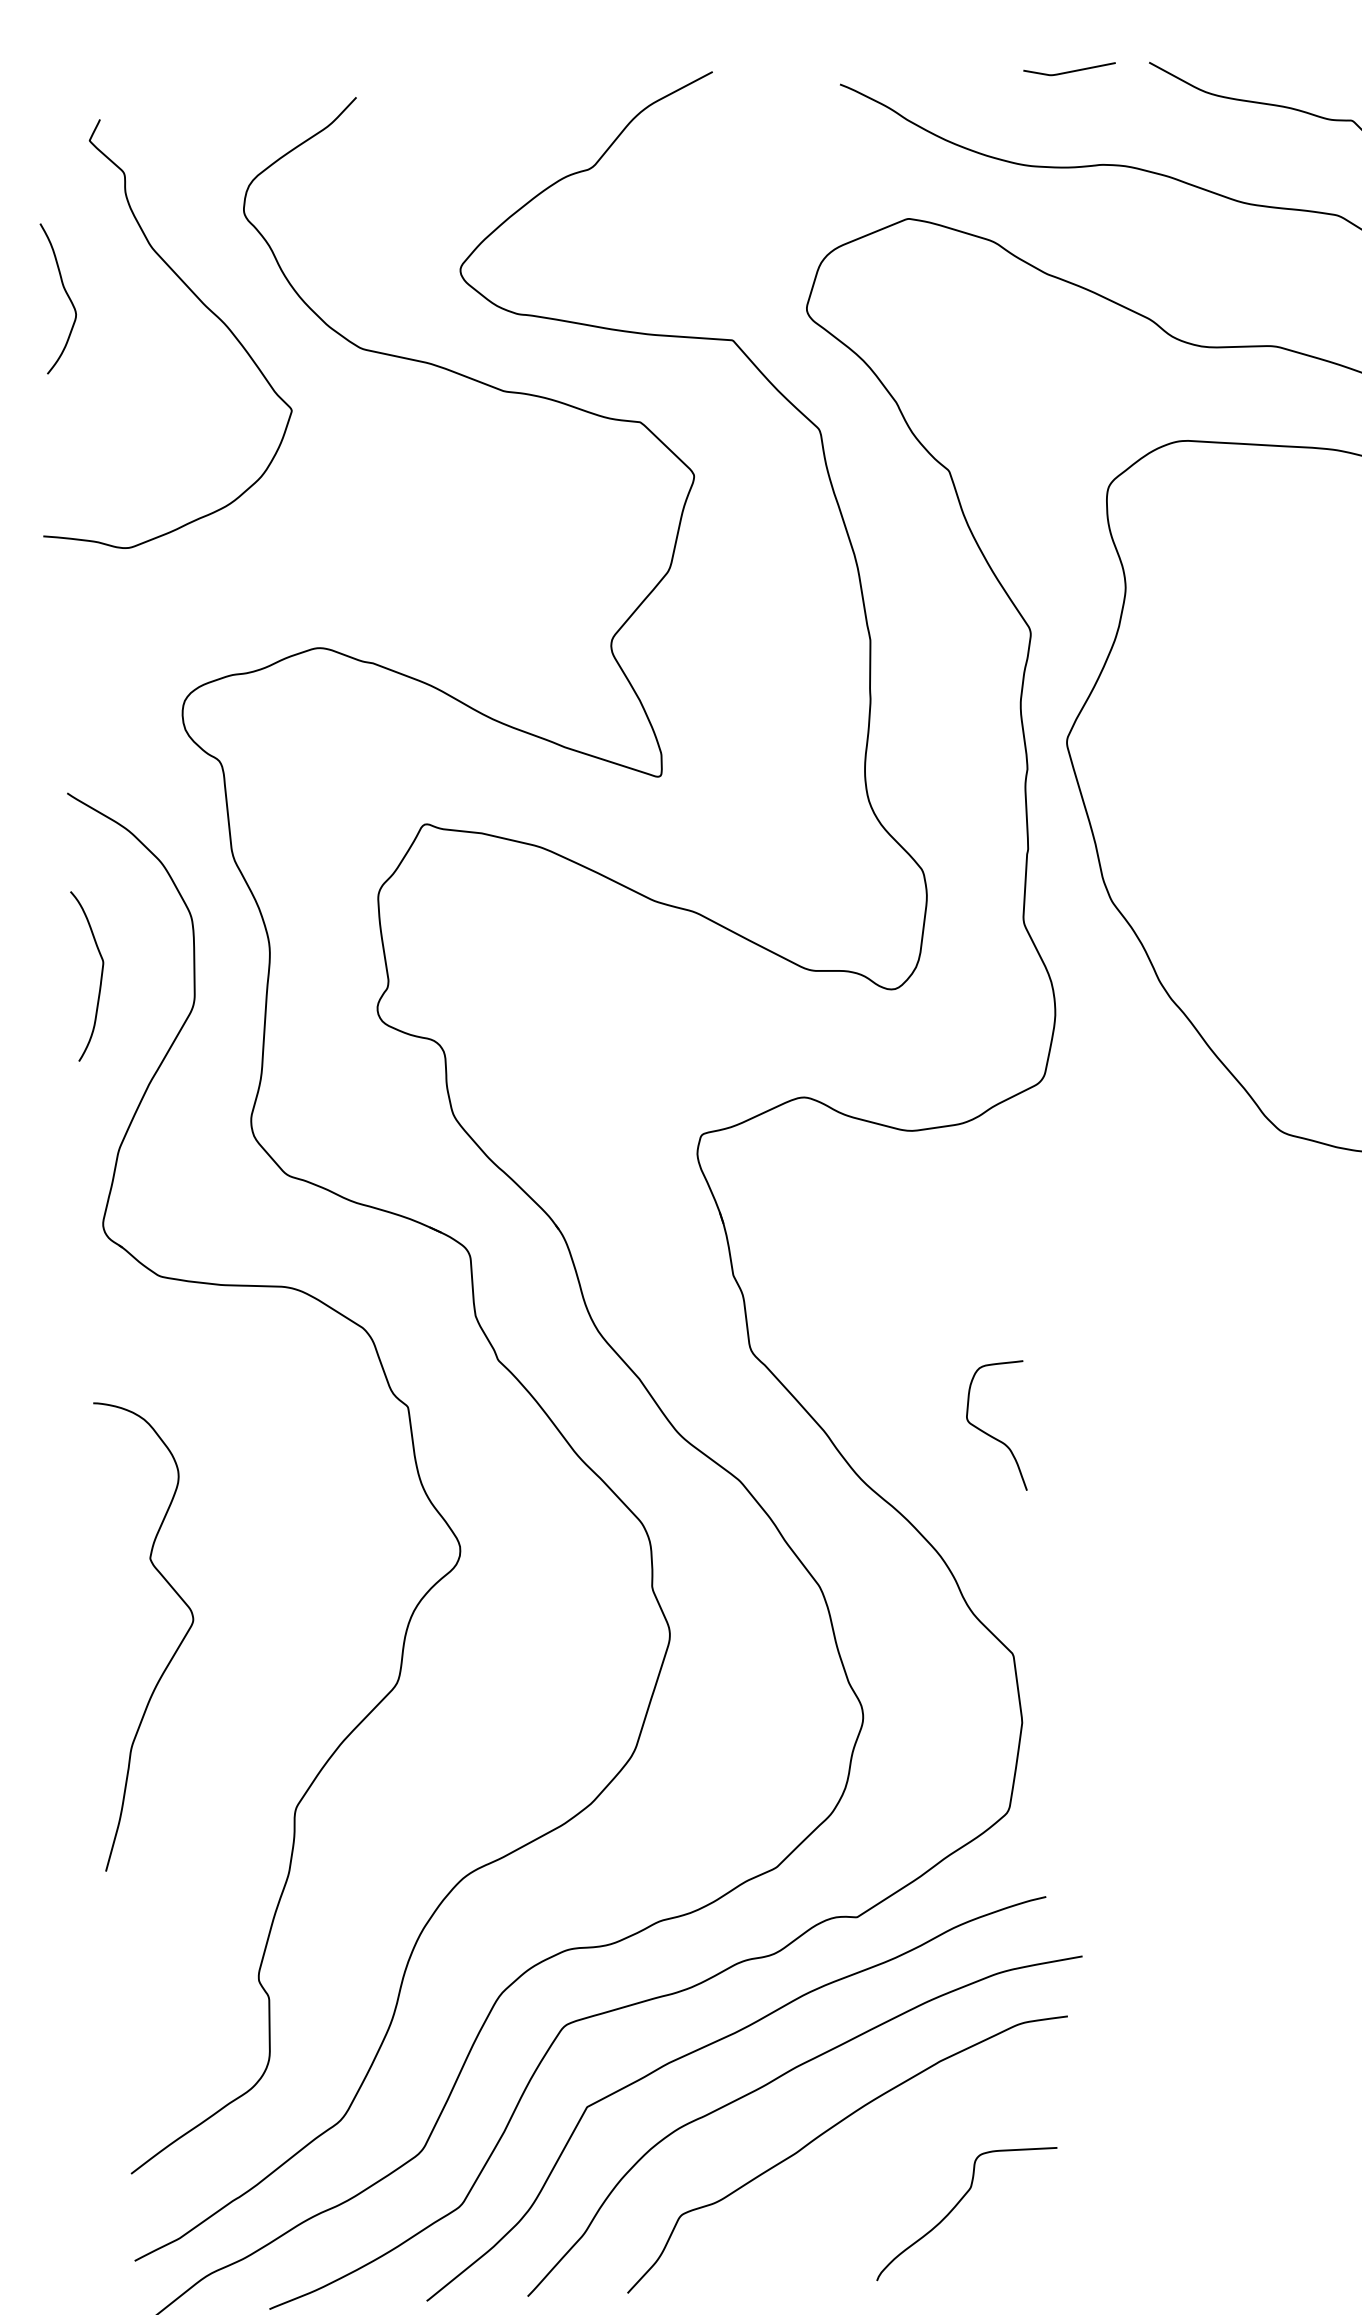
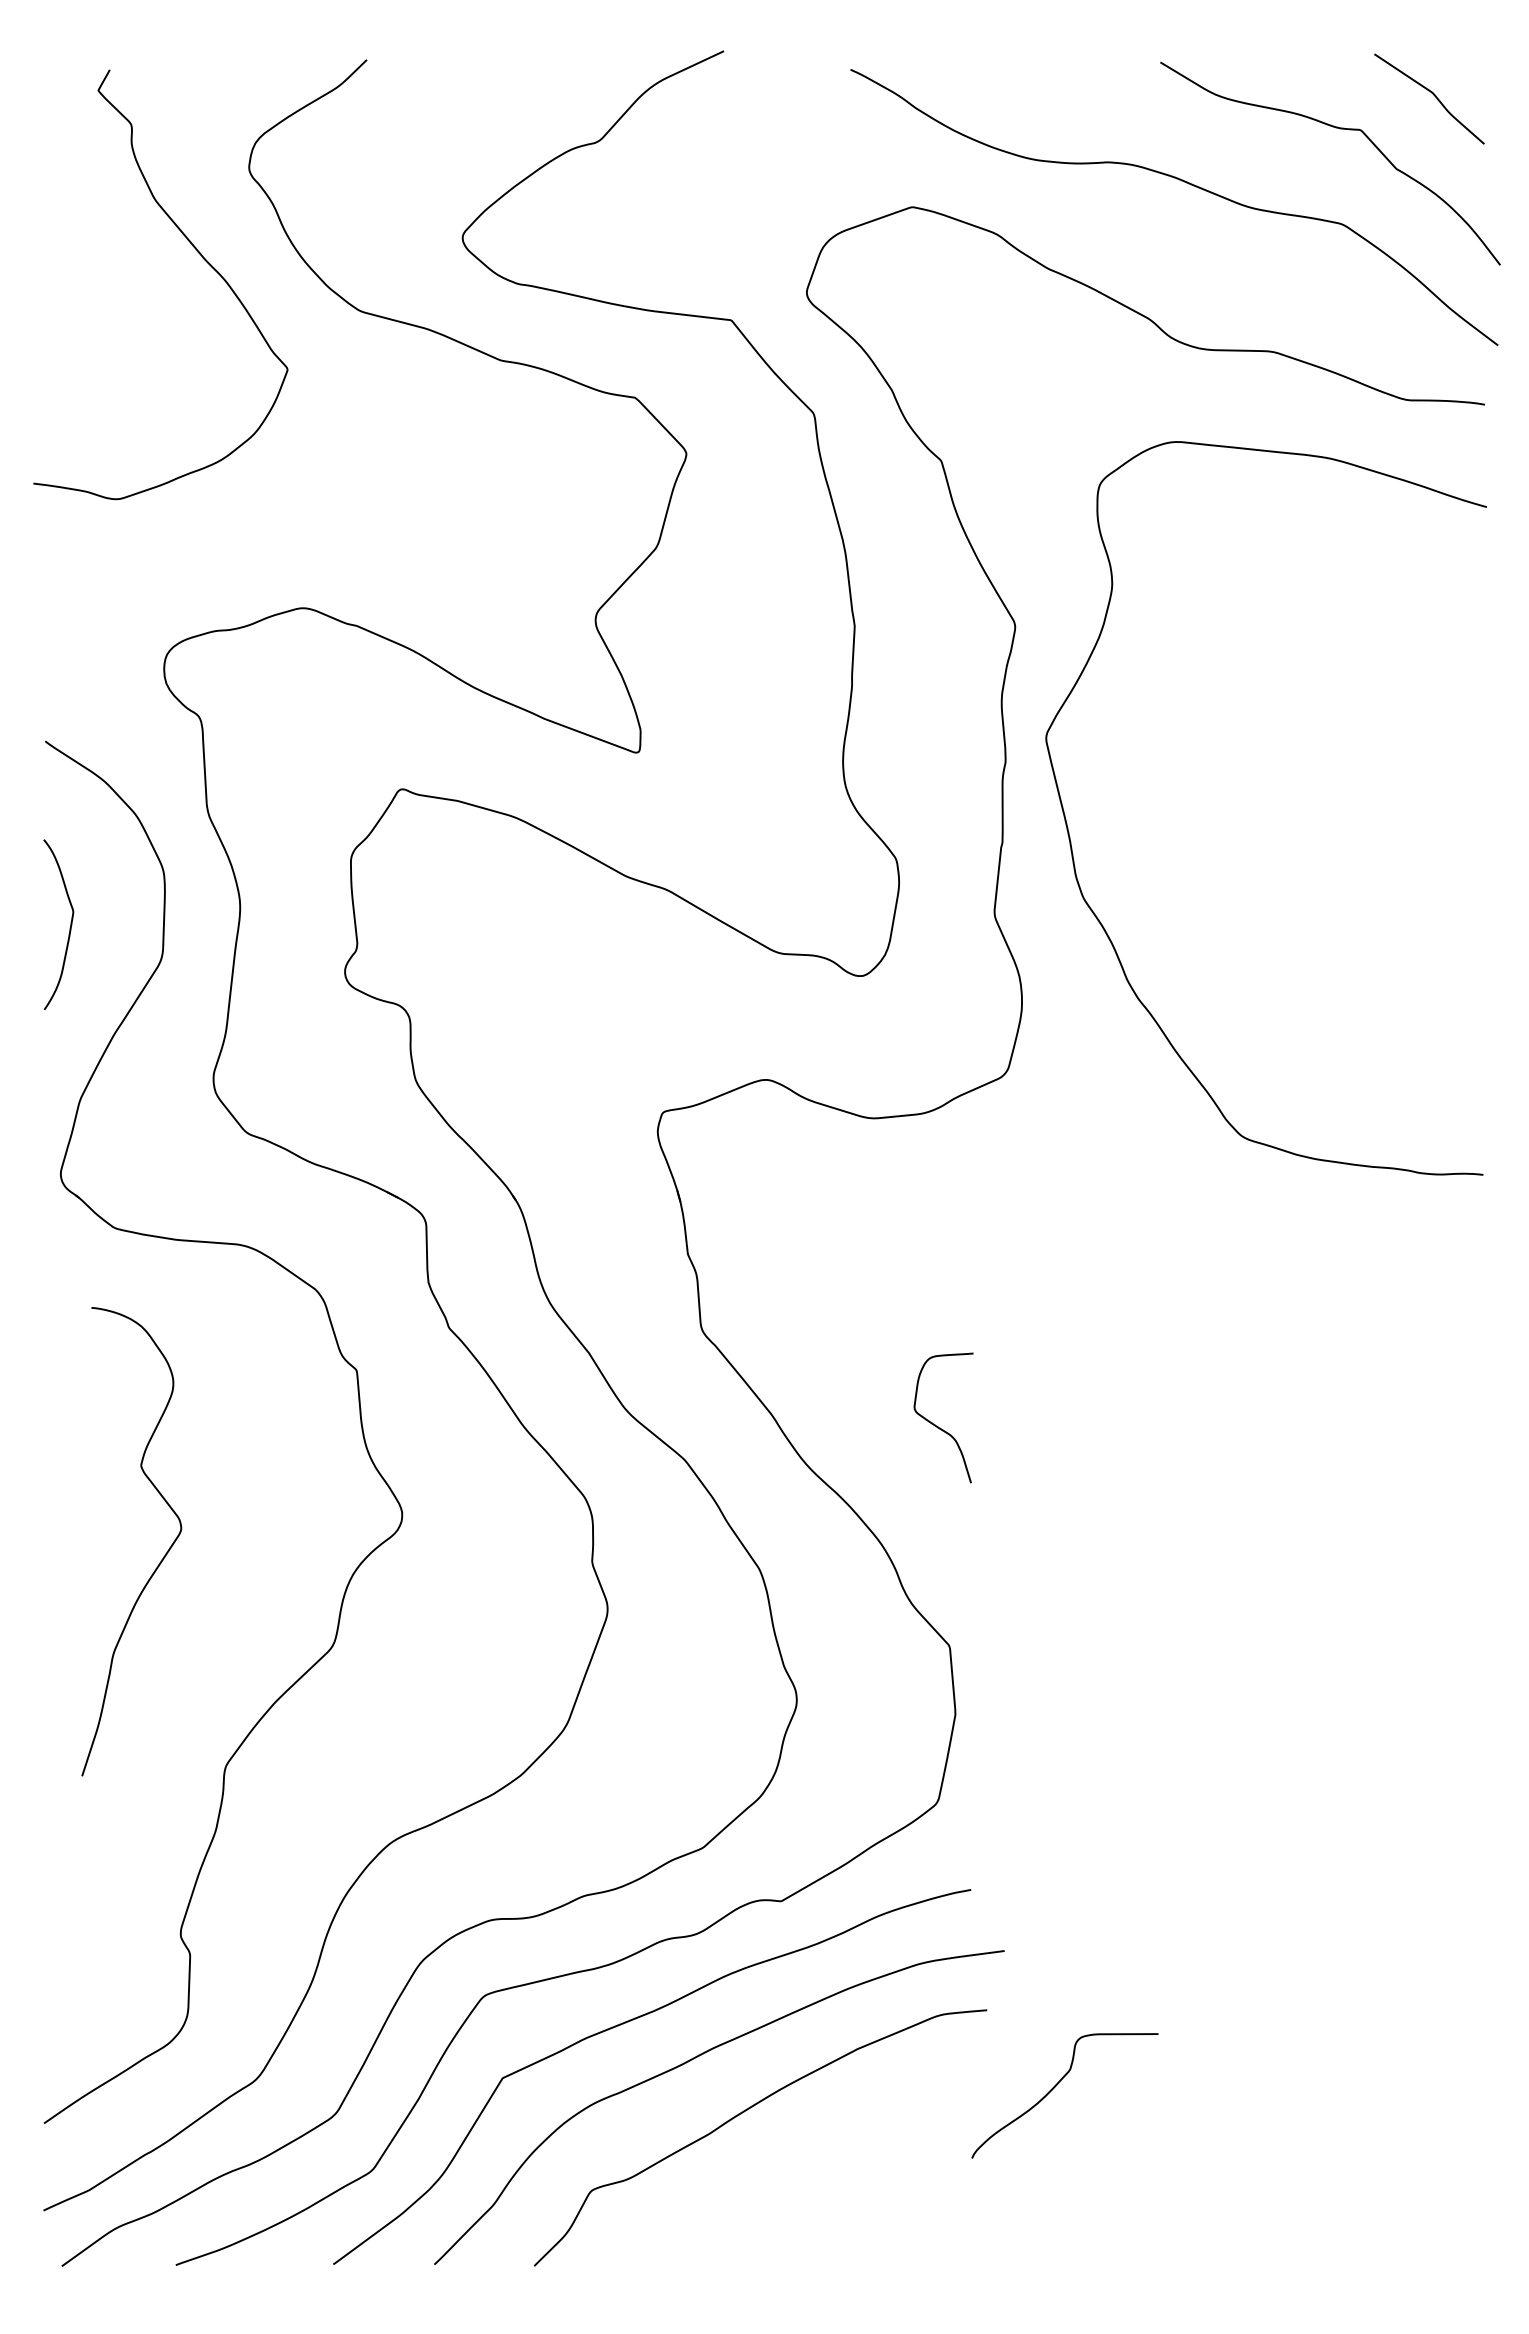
curve: (1069, 71) -> (1080, 67), removed
curve: (65, 293) -> (67, 242), removed
curve: (175, 1651) -> (161, 1559), moved
curve: (957, 2205) -> (1056, 2086), moved

